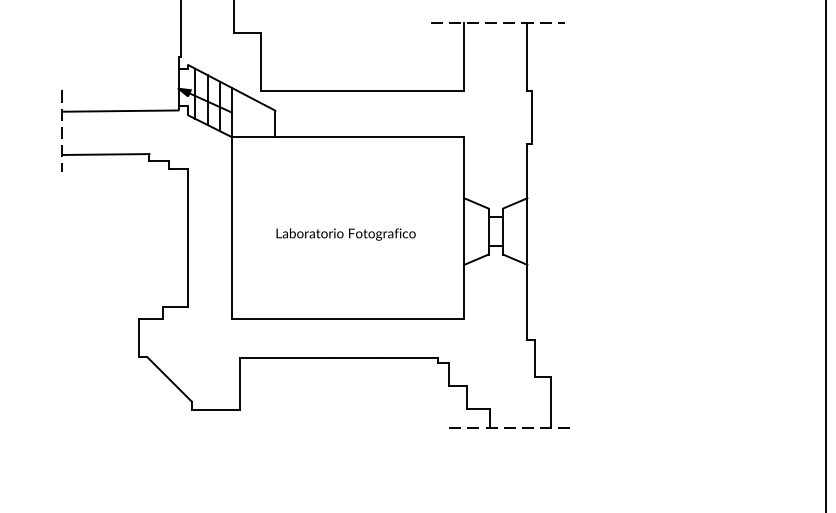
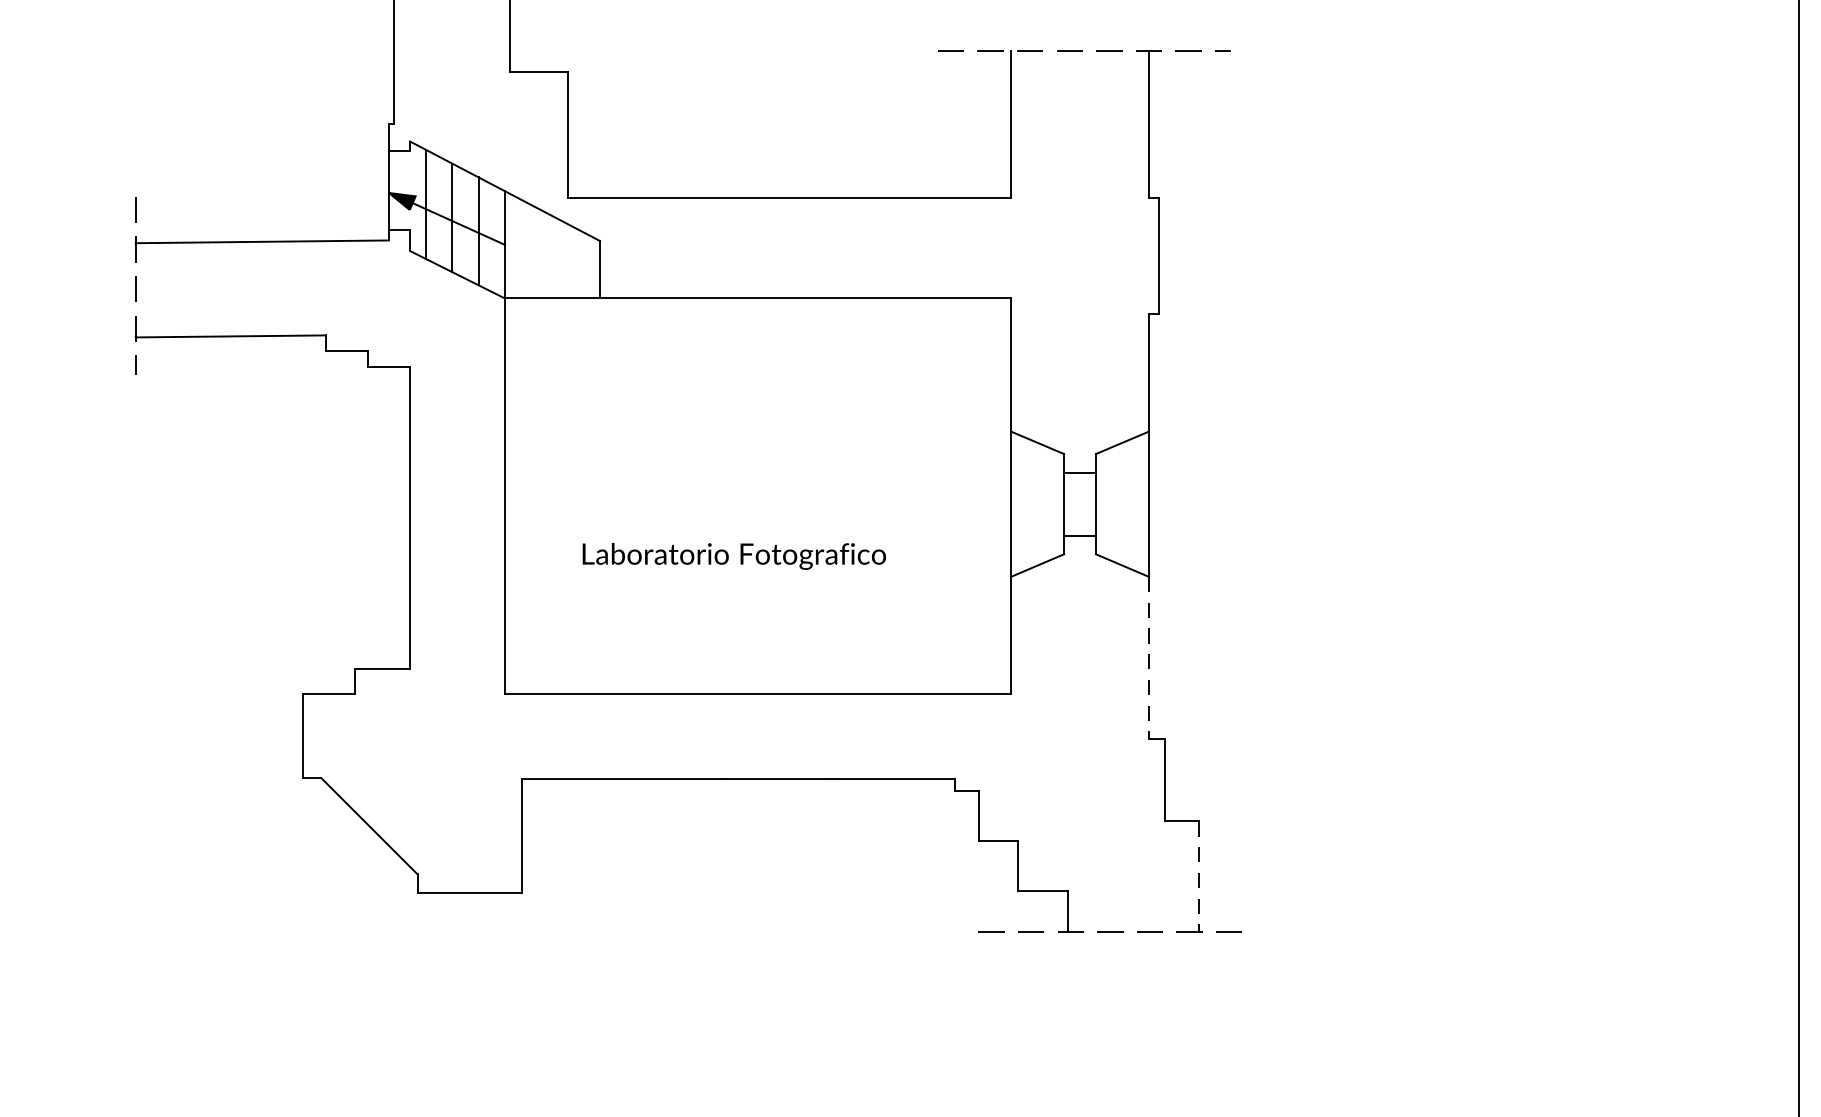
text: (345, 234) -> (732, 556), moved
line: (527, 302) -> (1148, 658), solid -> dashed
line: (550, 402) -> (1199, 876), solid -> dashed

